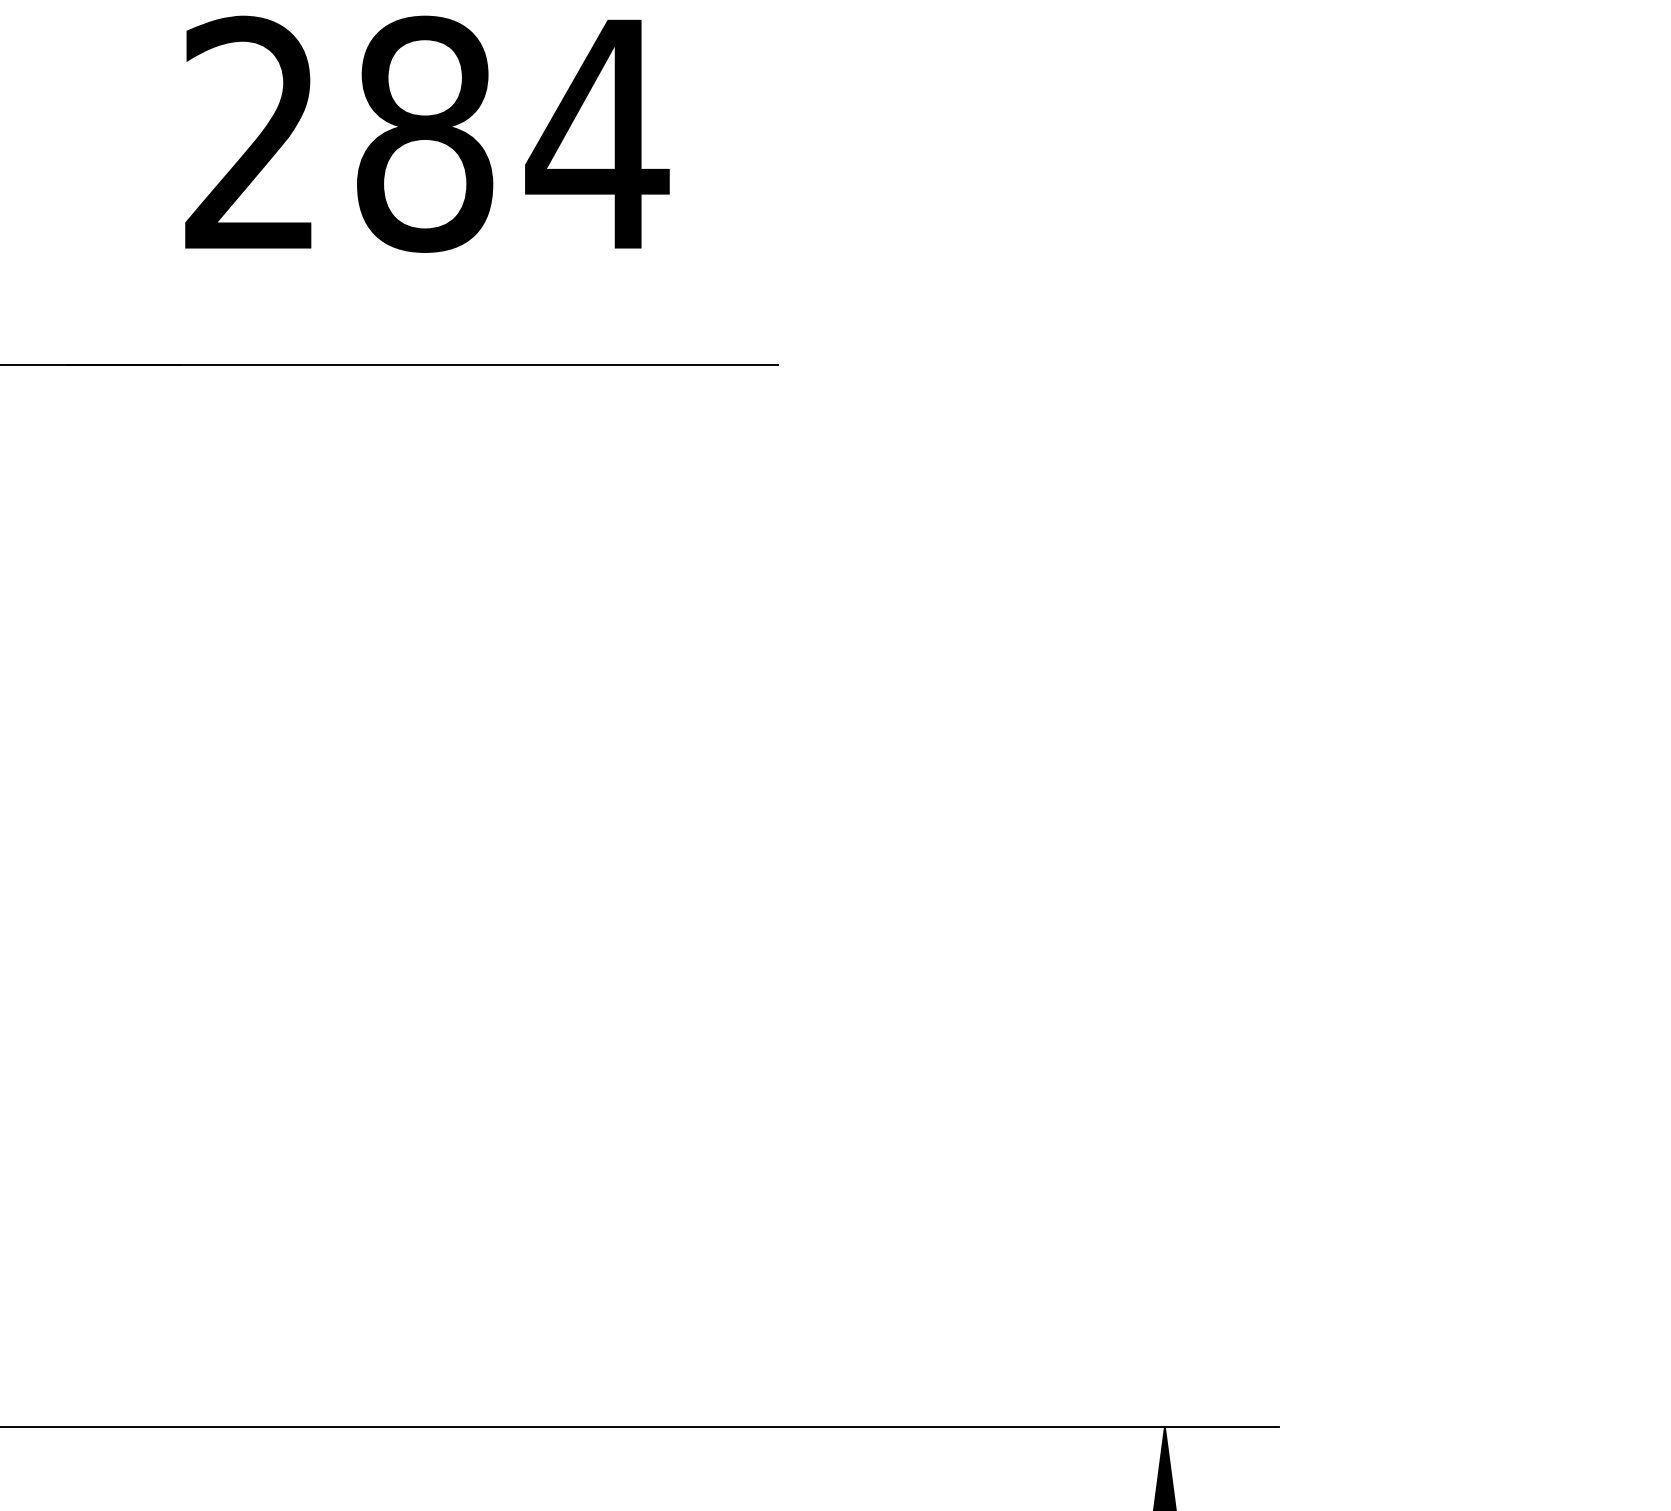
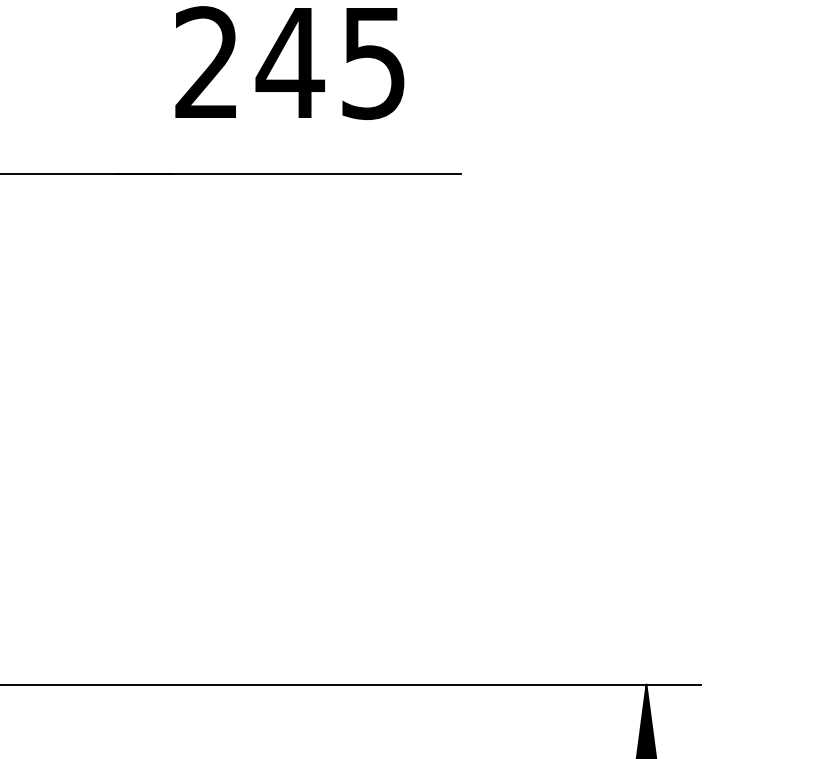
text: (509, 135) -> (331, 63), 284 -> 245

